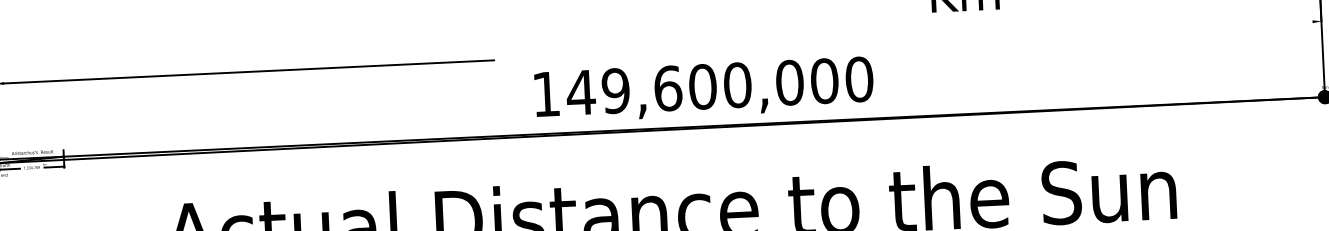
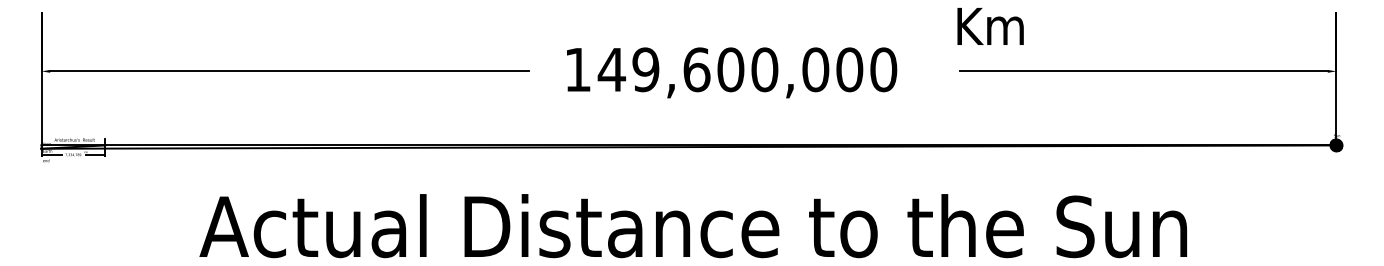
line: (1123, 30) -> (1143, 71), added
text: (704, 89) -> (732, 72), moved

